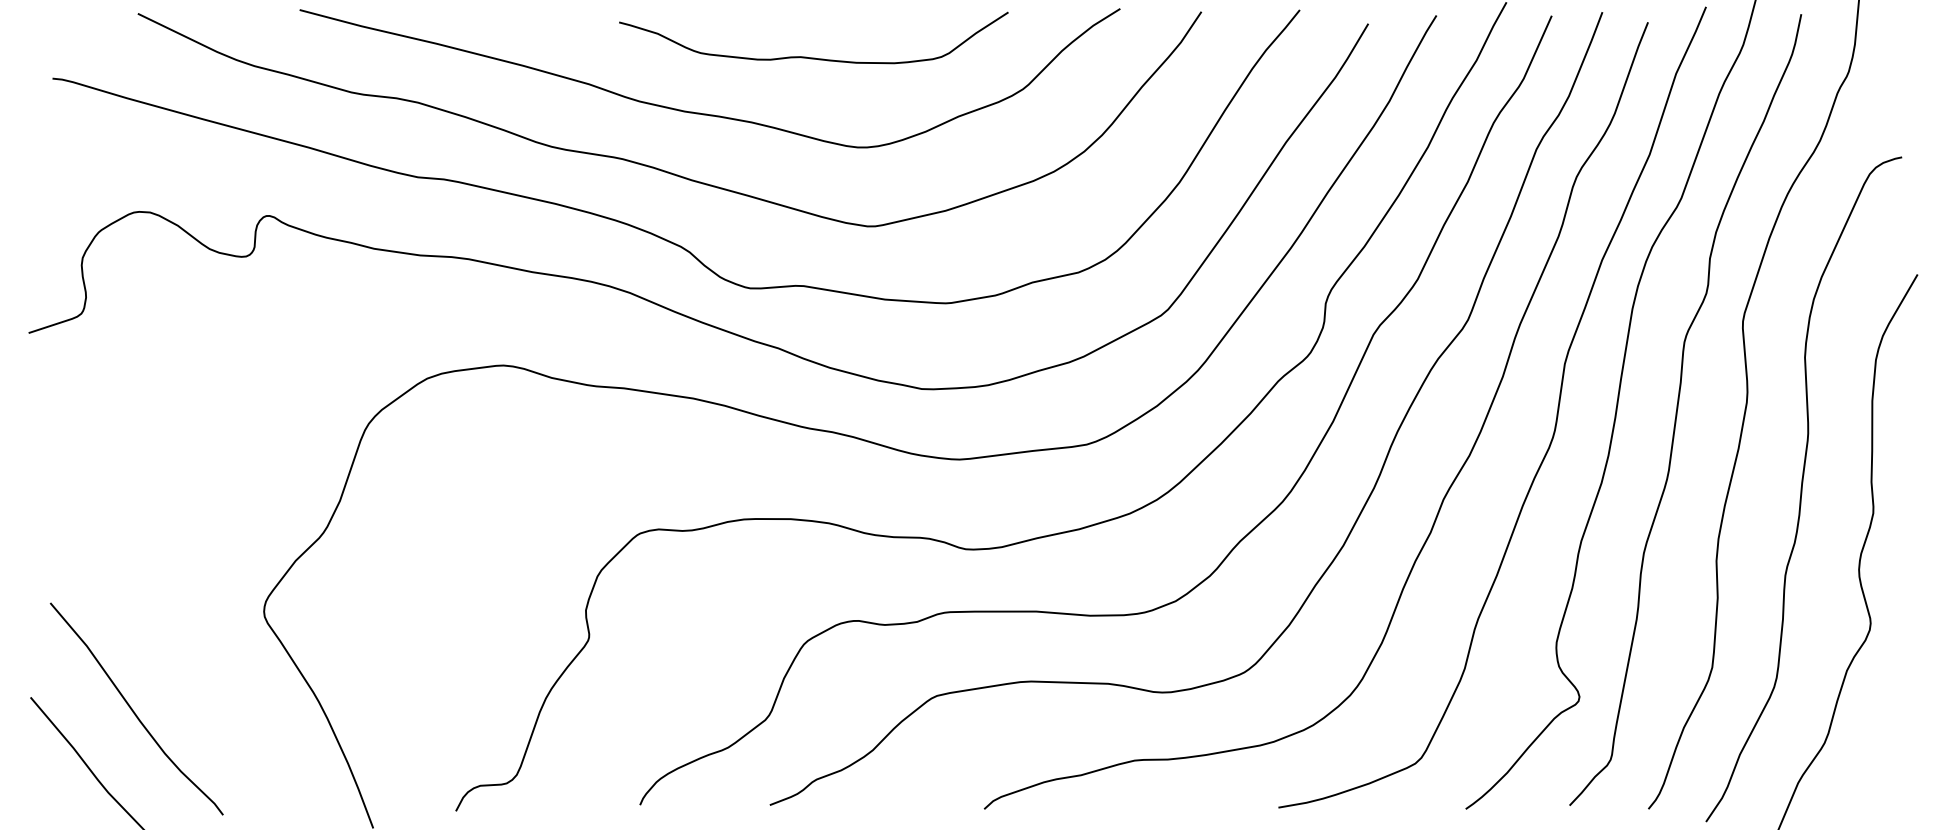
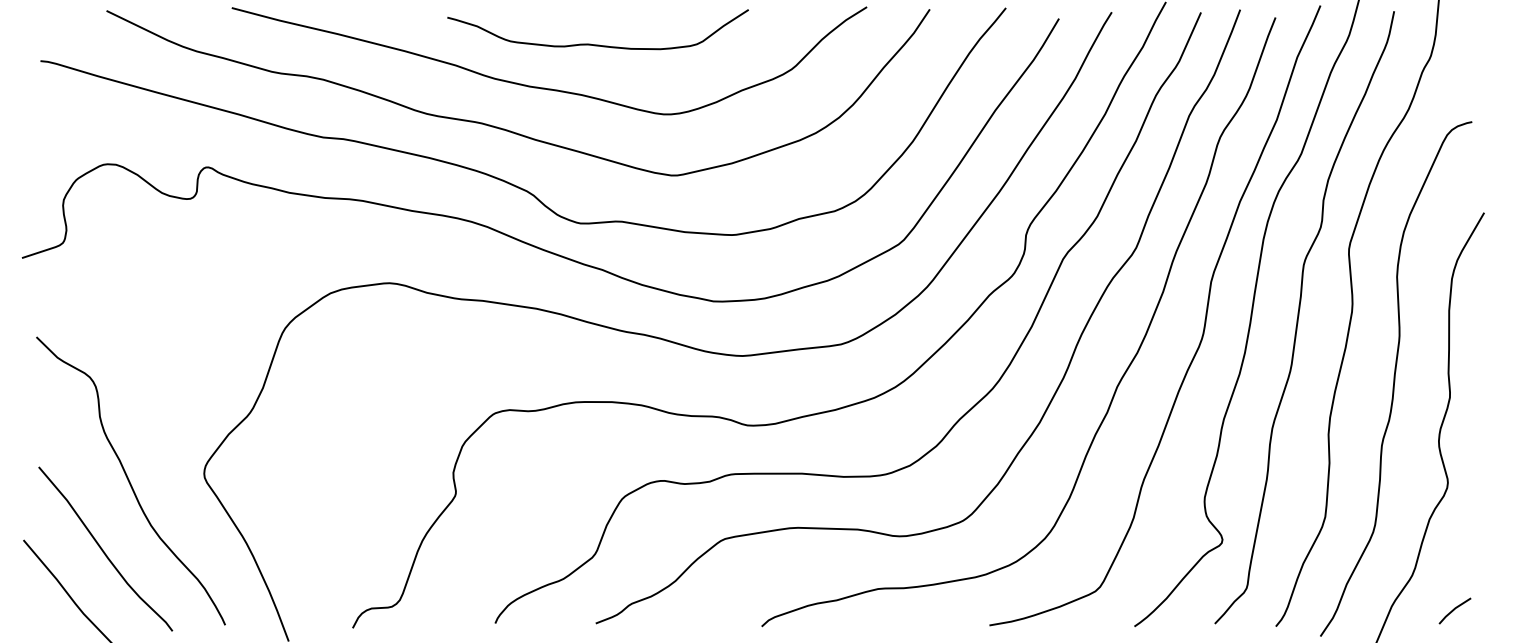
curve: (813, 57) -> (597, 44), moved
curve: (167, 620) -> (129, 480), added
line: (1878, 788) -> (1453, 610), added

